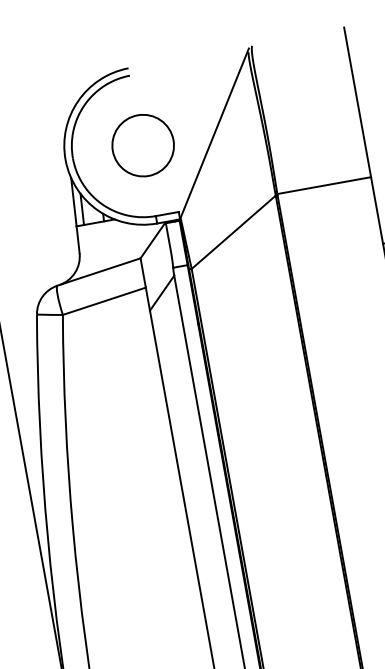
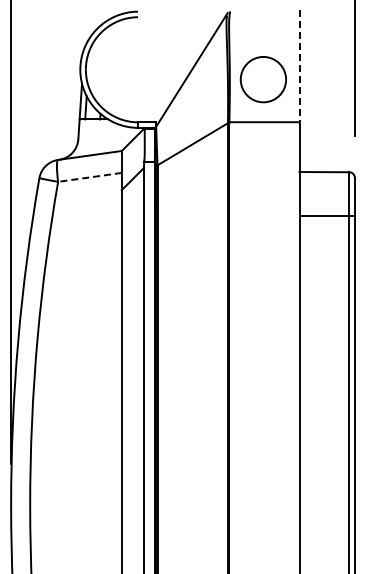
line: (357, 102) -> (299, 66), solid -> dashed
circle: (141, 145) -> (262, 79), moved
line: (103, 301) -> (89, 177), solid -> dashed

